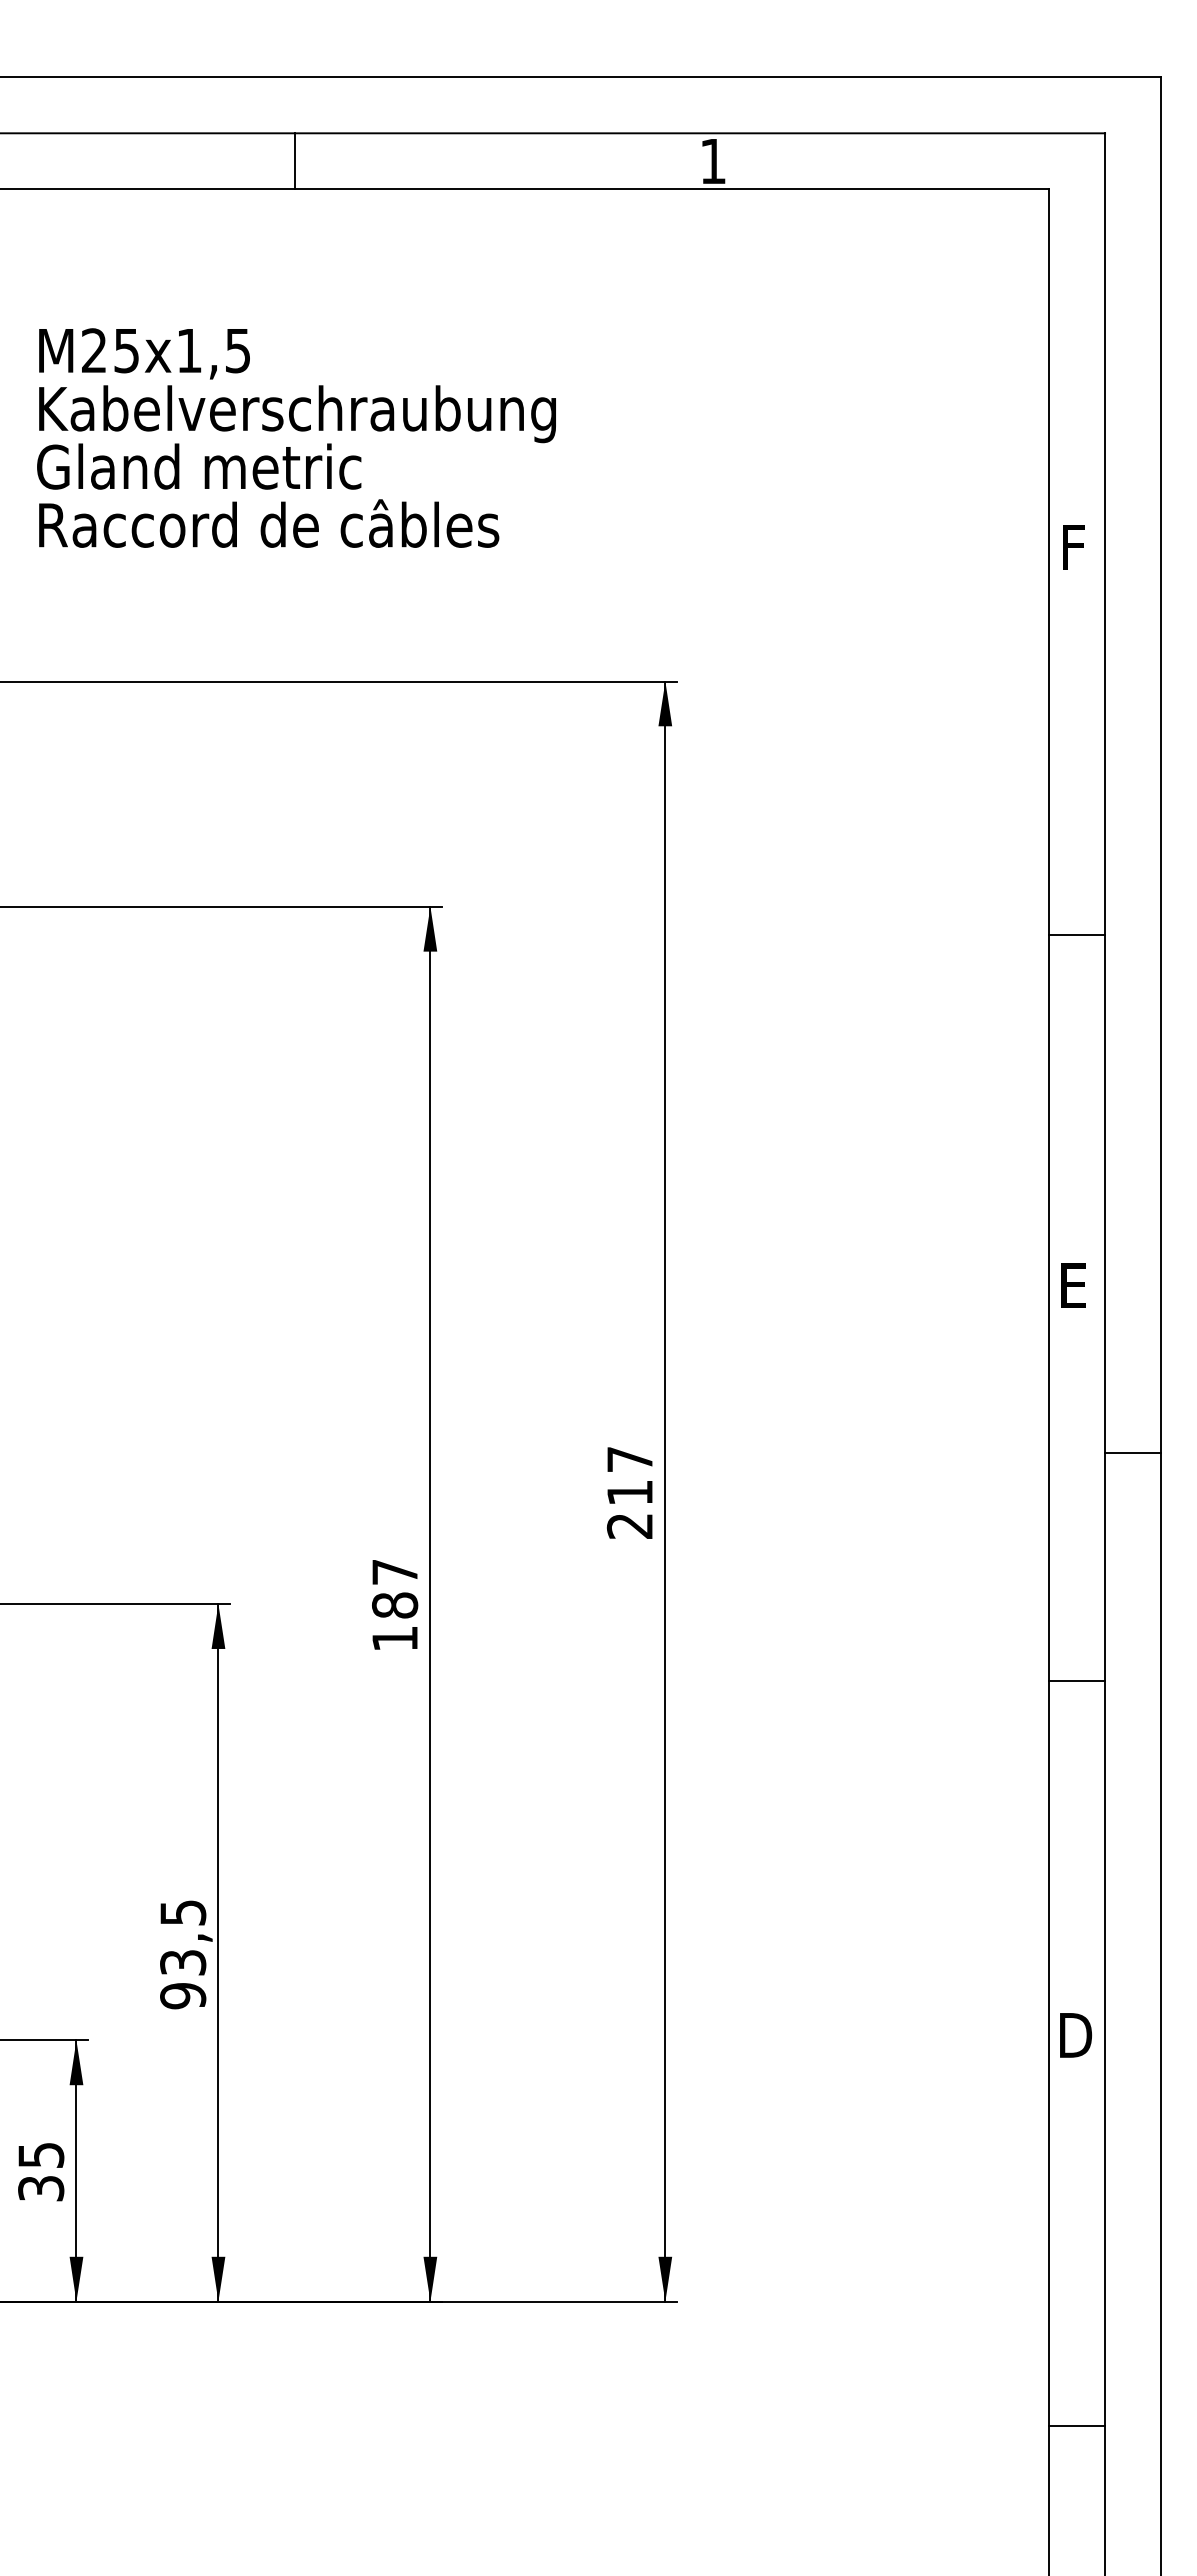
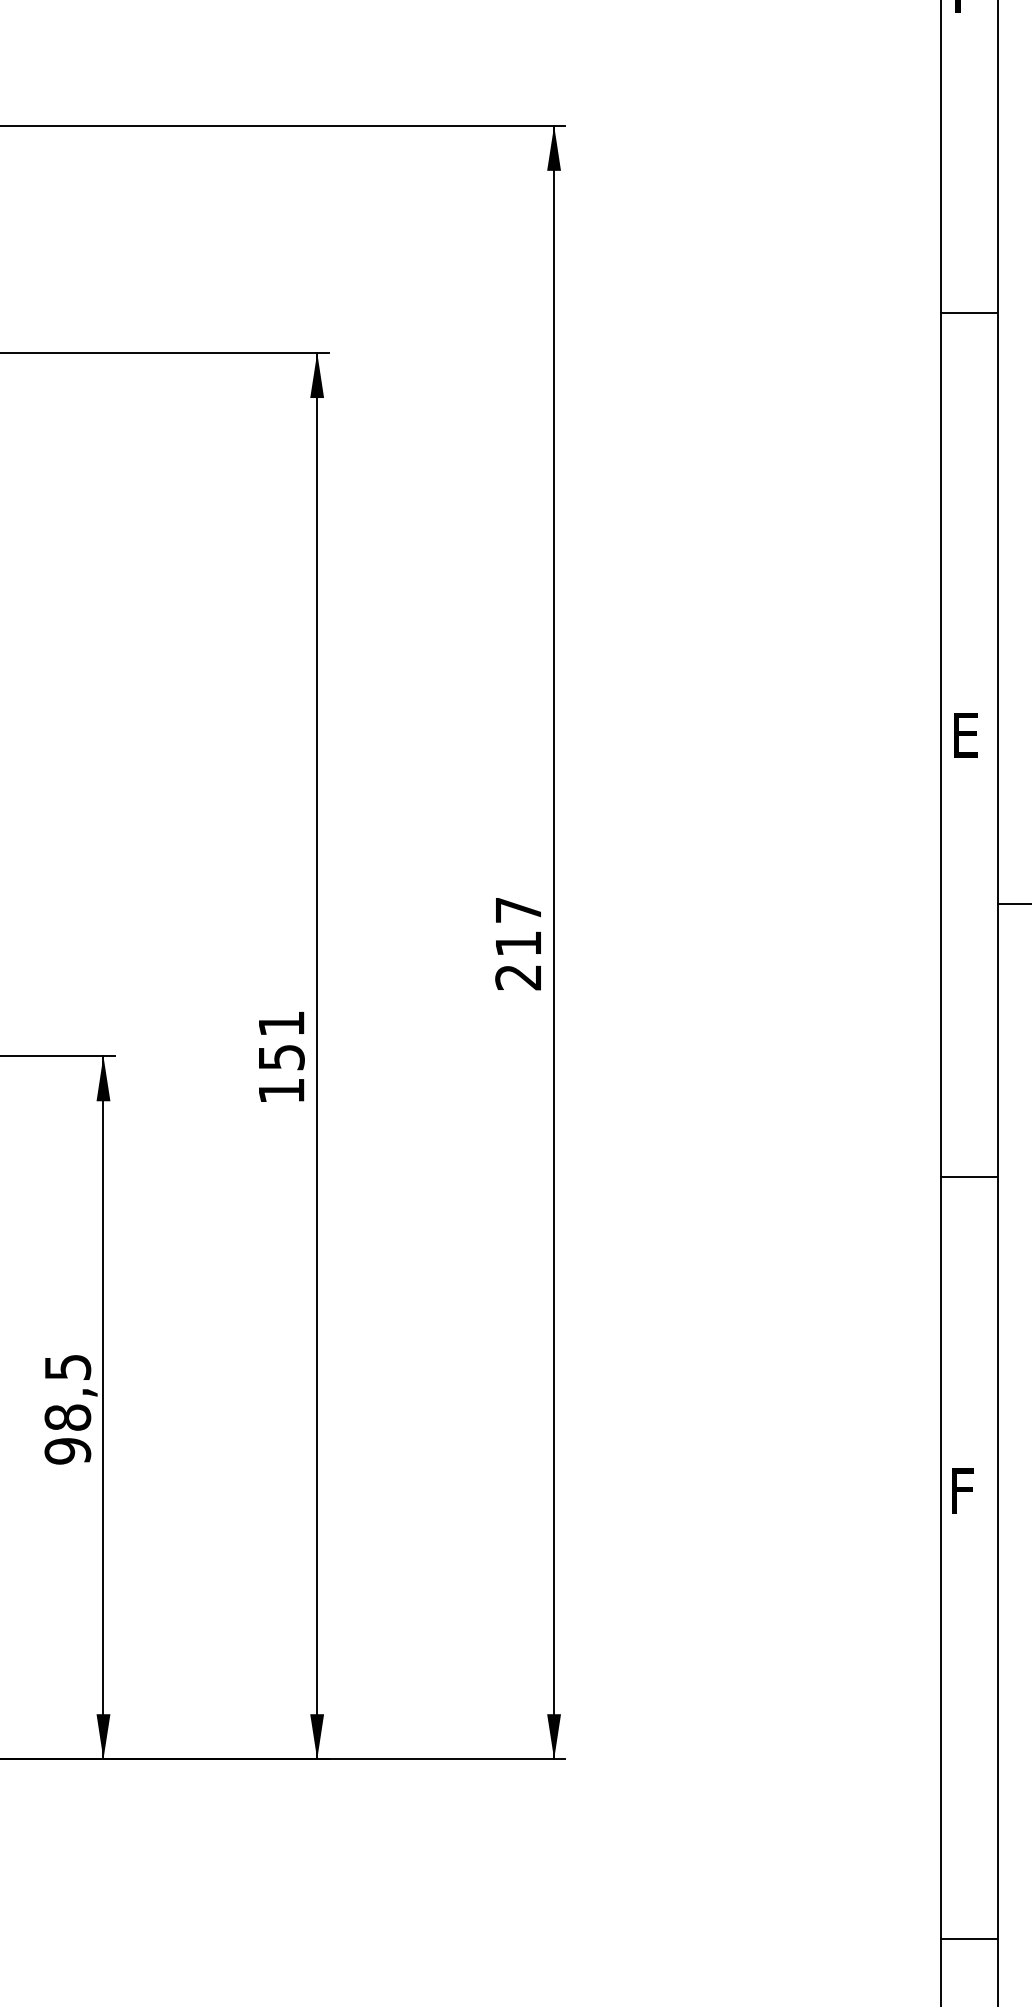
line: (1076, 934) -> (968, 312), moved
text: (395, 1589) -> (282, 1041), 187 -> 151
line: (1076, 1680) -> (968, 1176), moved
text: (183, 1962) -> (68, 1417), 93,5 -> 98,5
text: (1076, 2035) -> (968, 1491), D -> F
line: (1076, 2426) -> (968, 1938), moved

